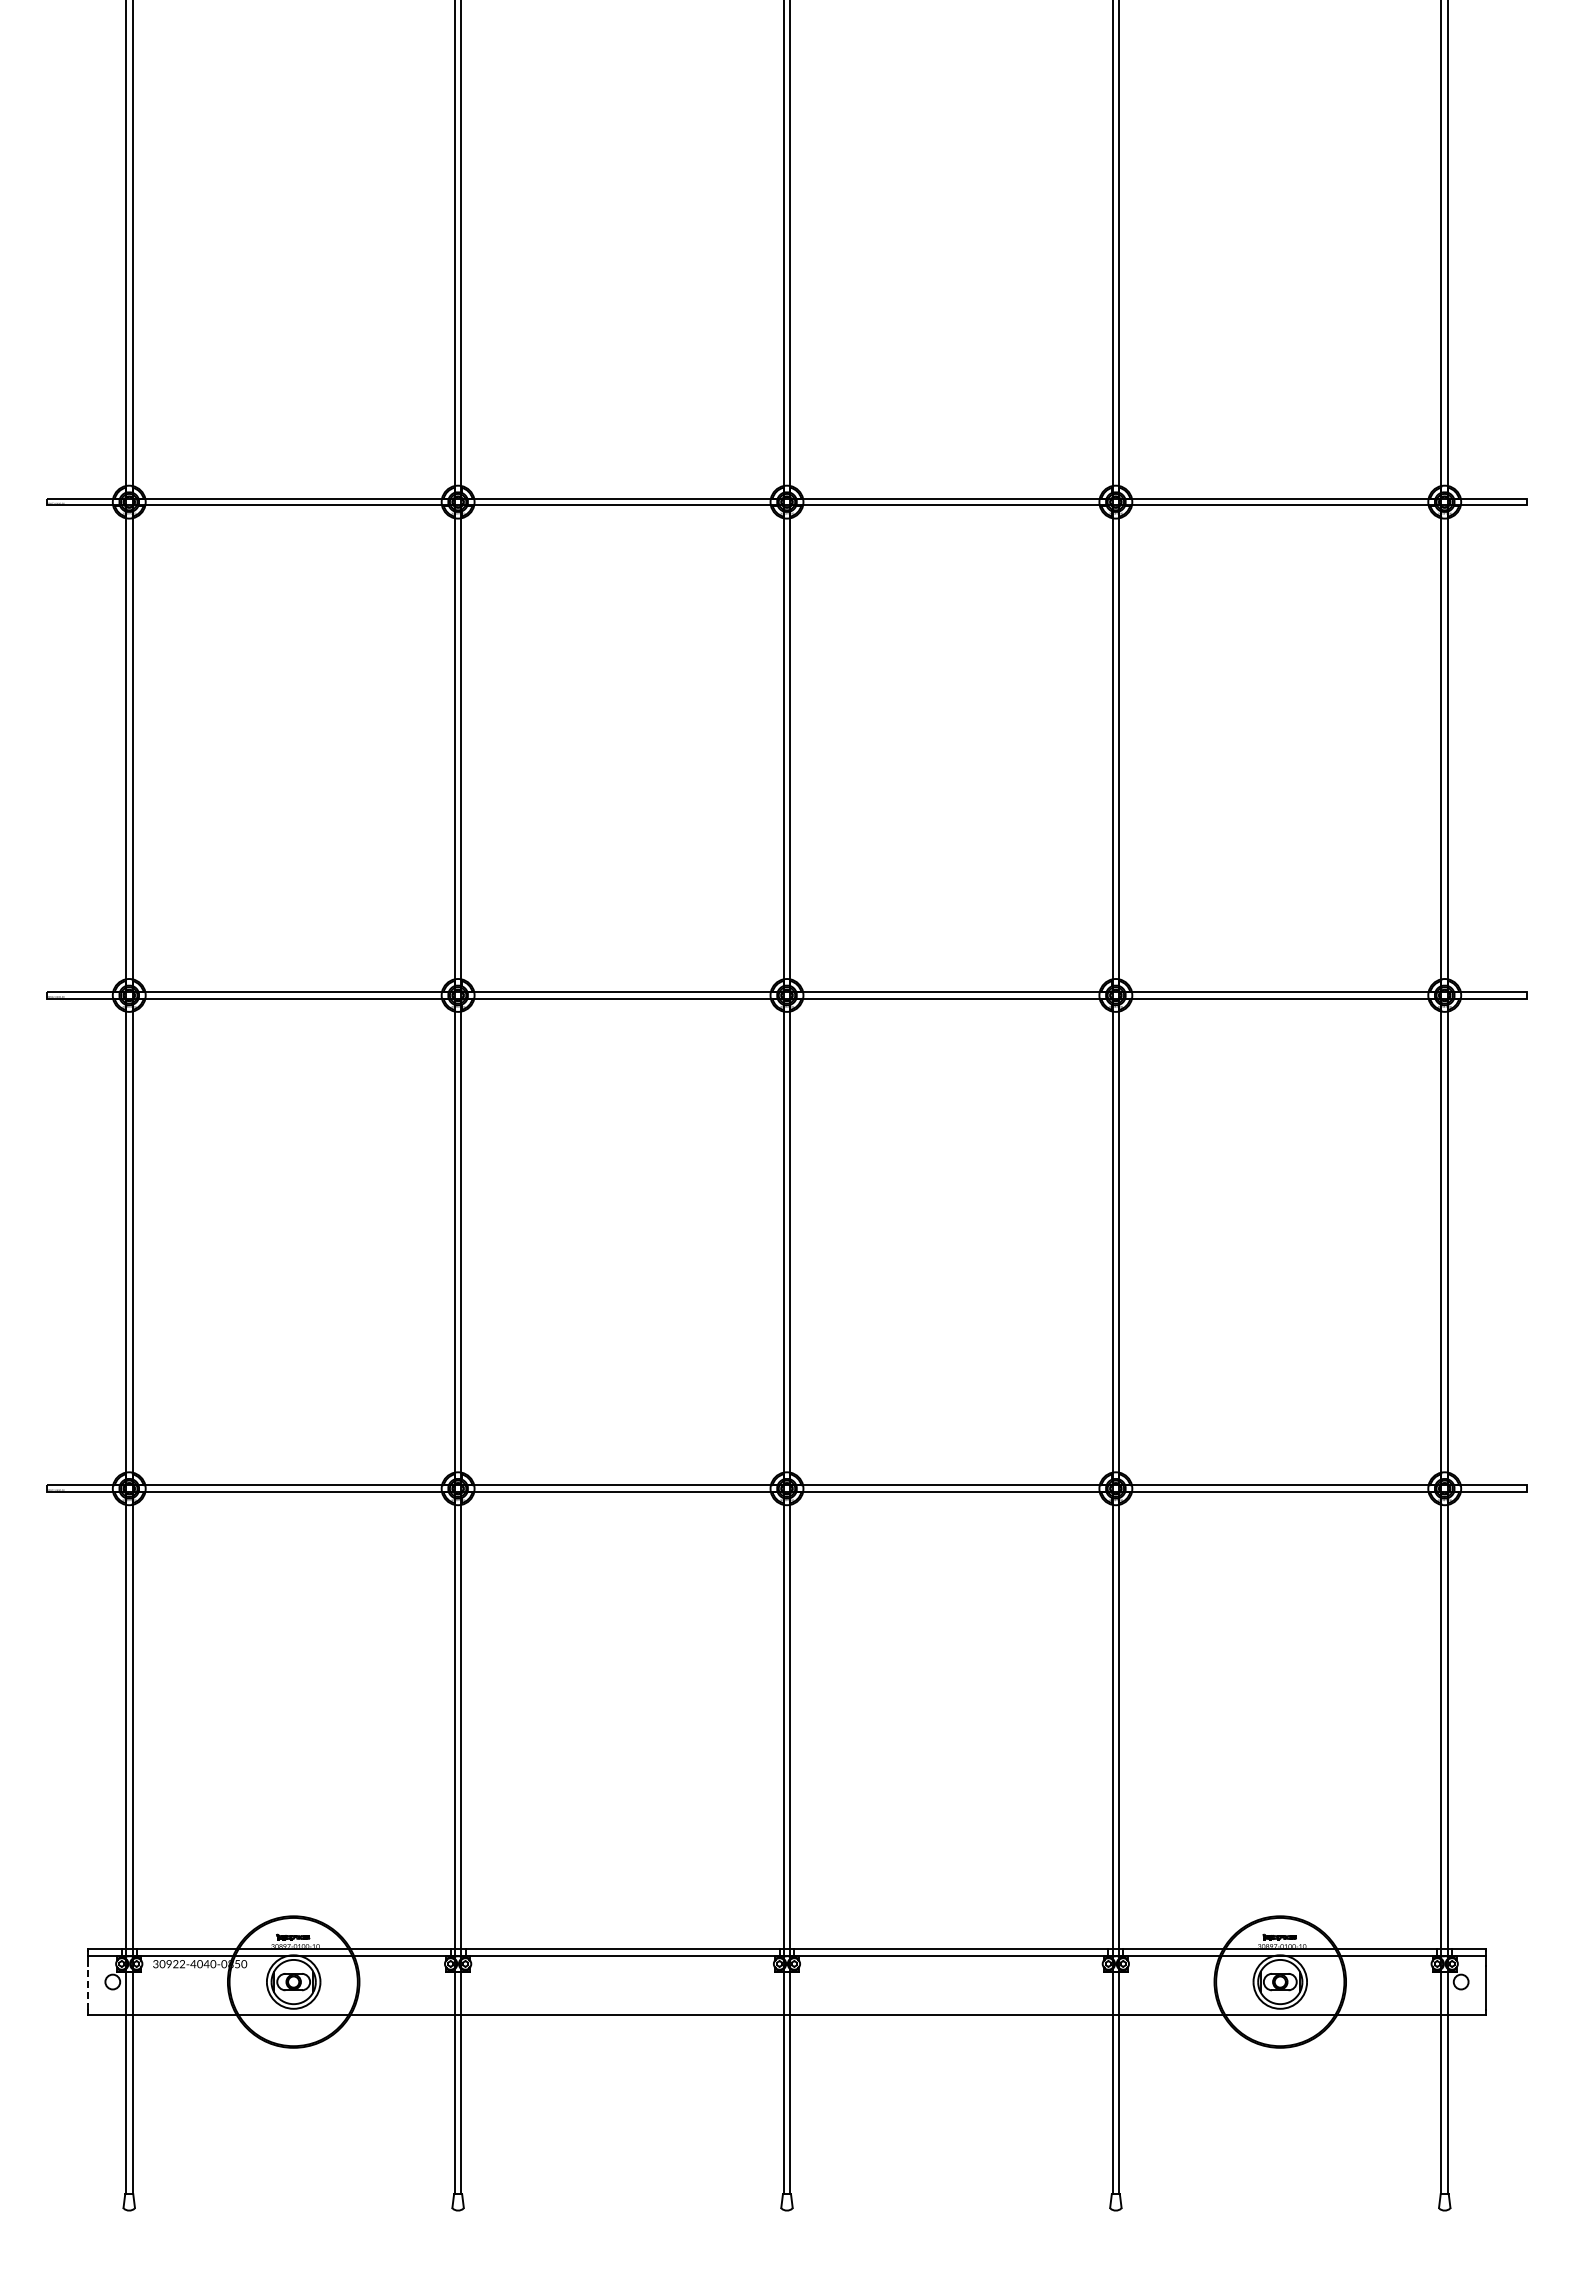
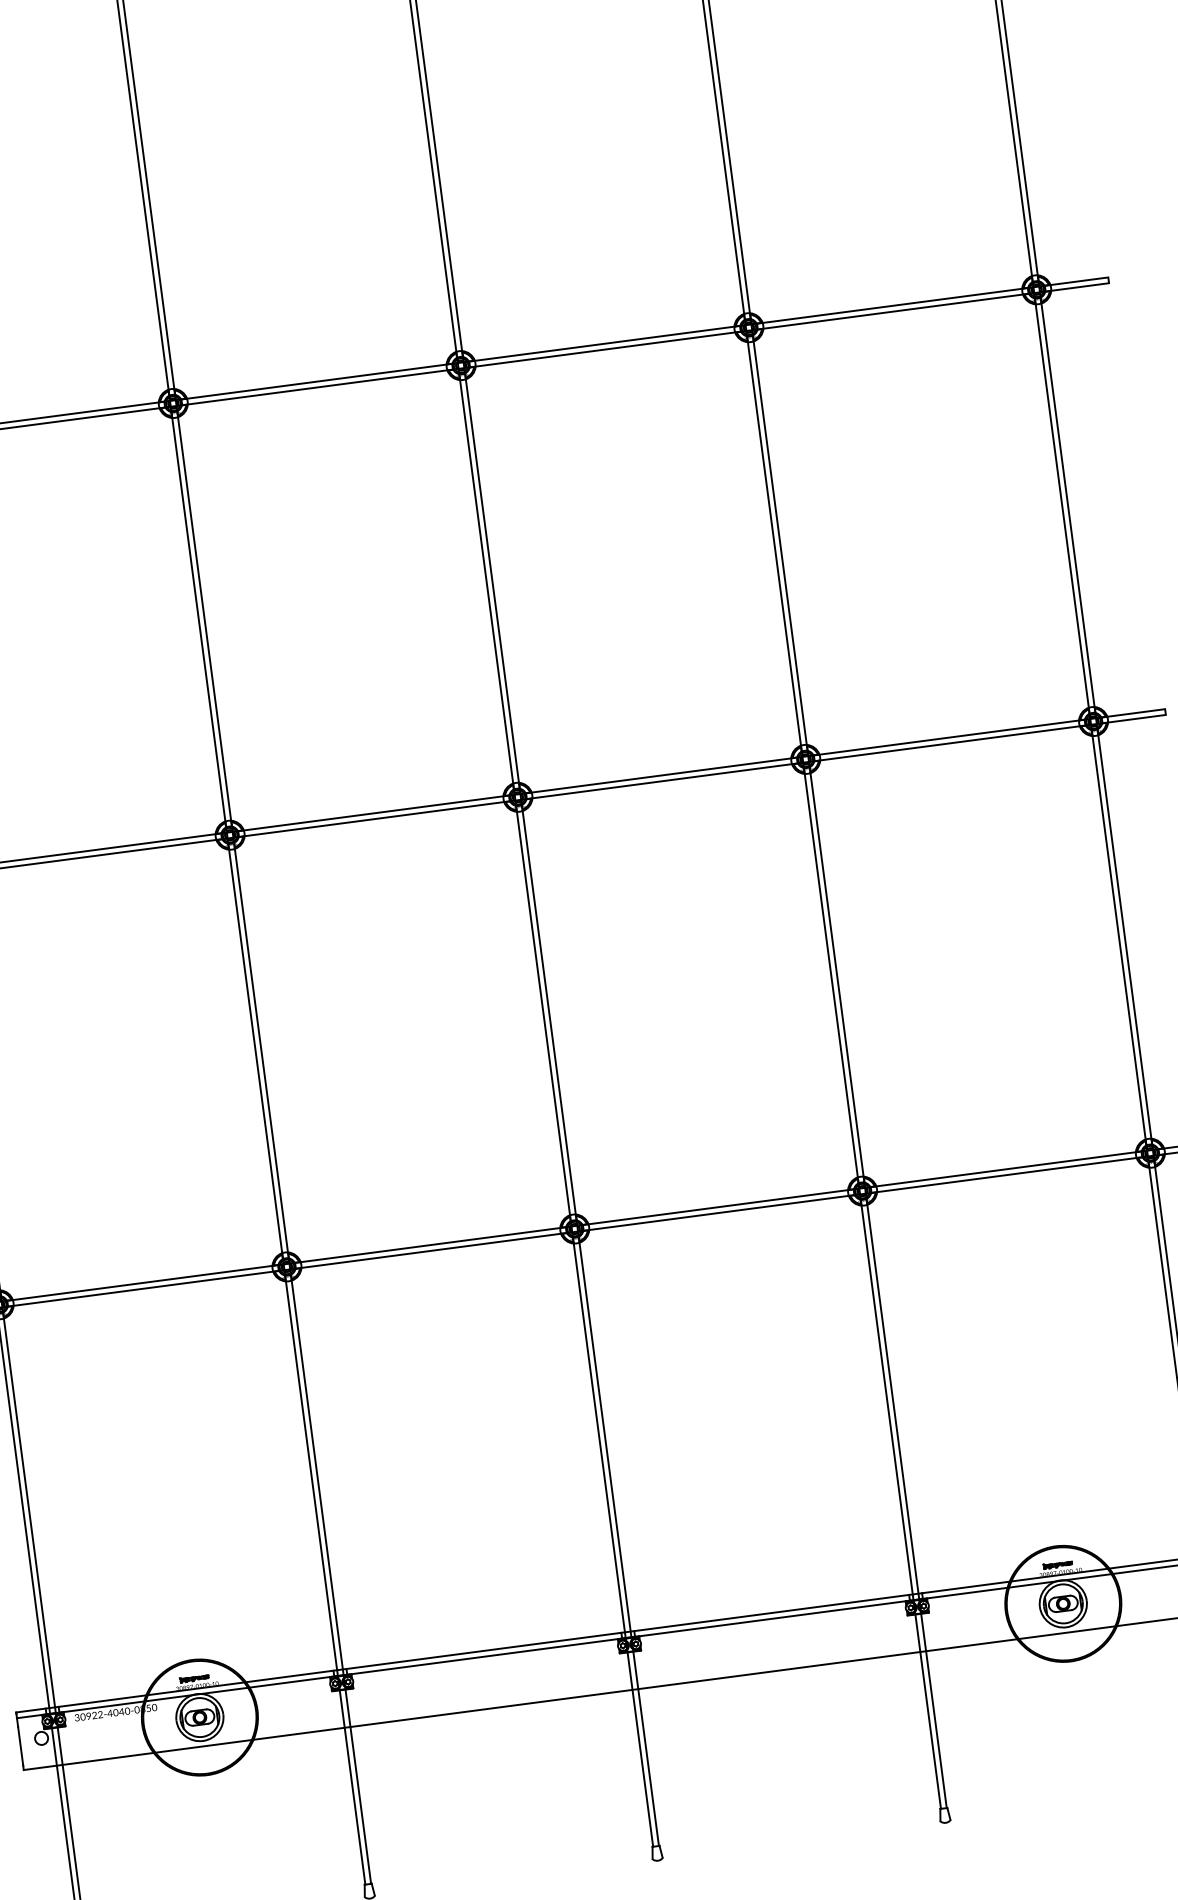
line: (88, 1987) -> (20, 1745), dashed -> solid

